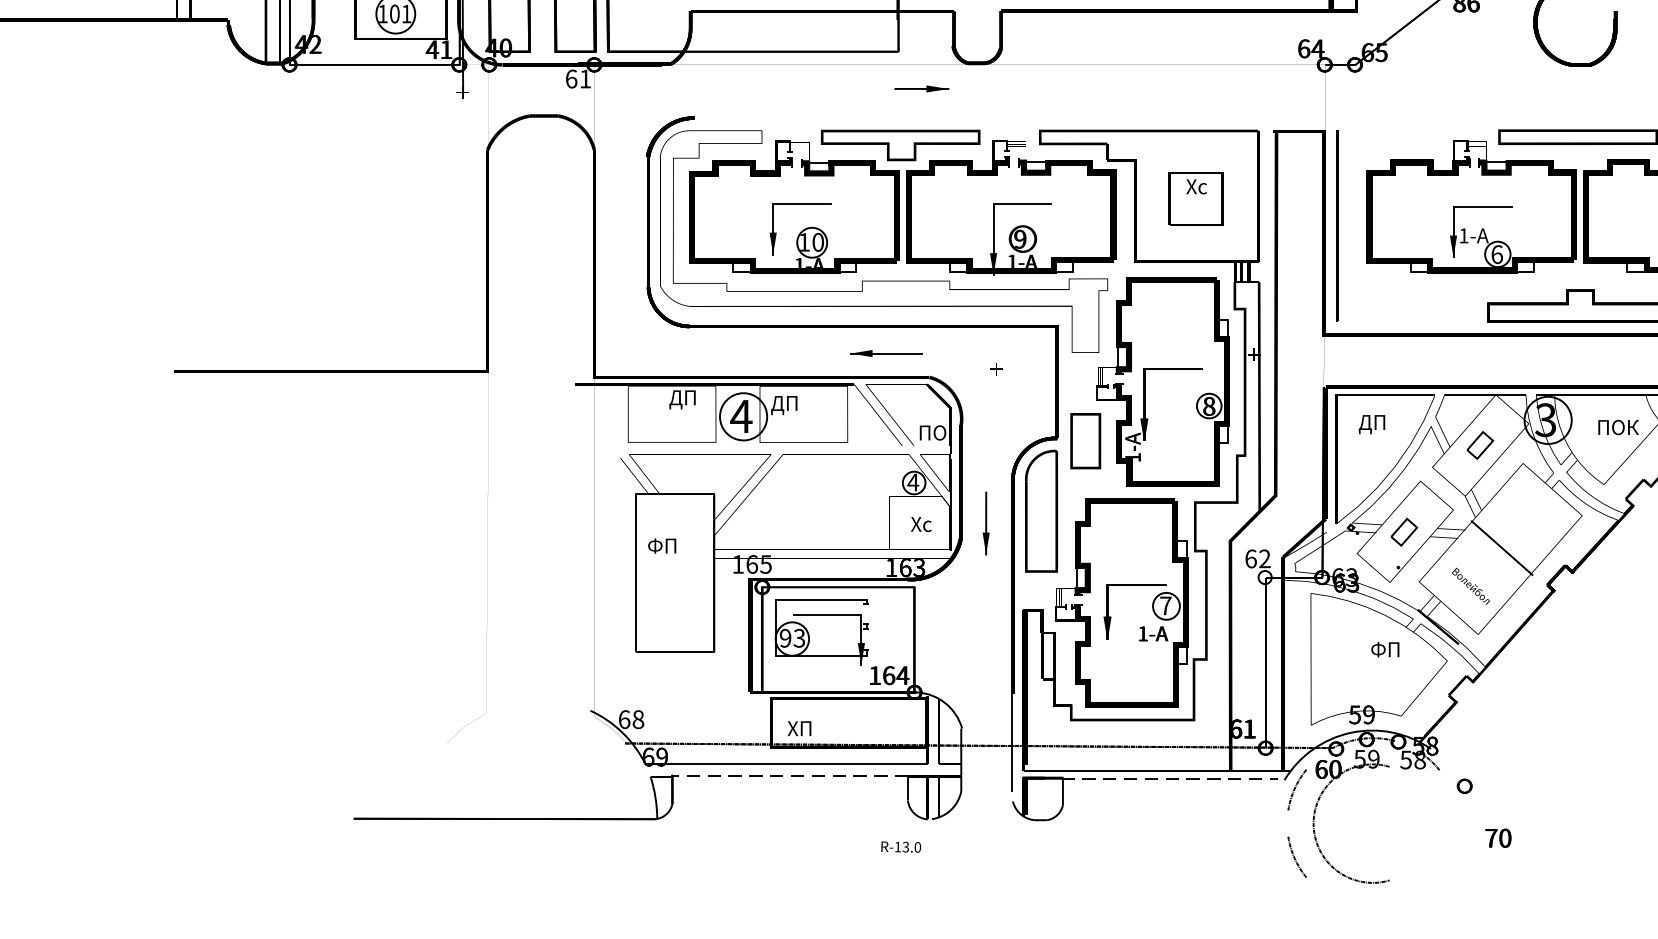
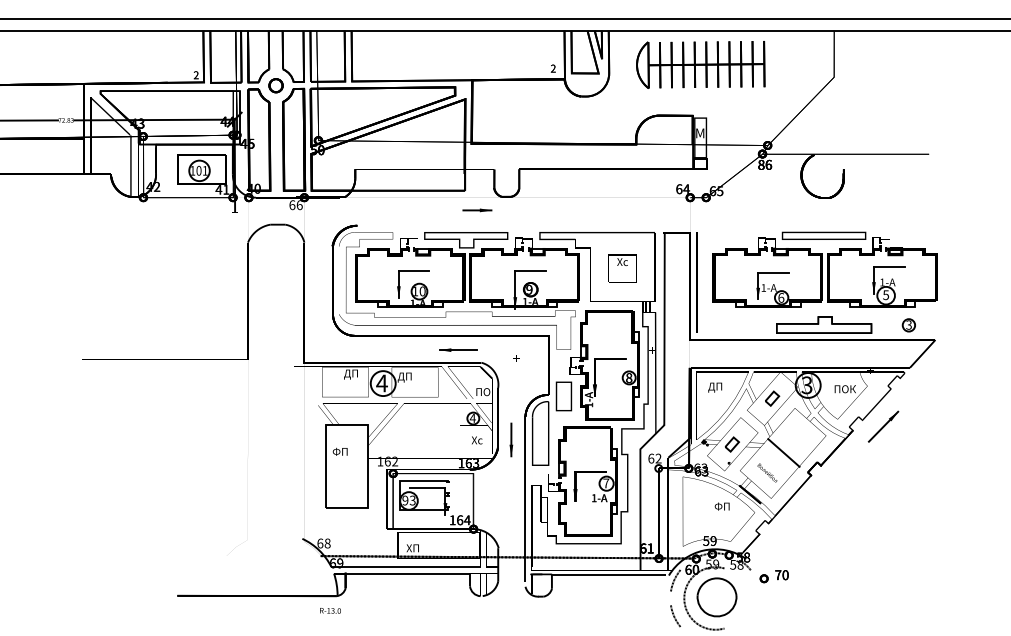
text: (585, 79) -> (299, 205), 61 -> 66
text: (766, 564) -> (395, 461), 165 -> 162
line: (789, 776) -> (407, 573), dashed -> solid
line: (1170, 778) -> (608, 574), dashed -> solid
part: (1374, 821) -> (716, 597), added
text: (1497, 838) -> (781, 575), moved
text: (901, 846) -> (330, 610), moved

